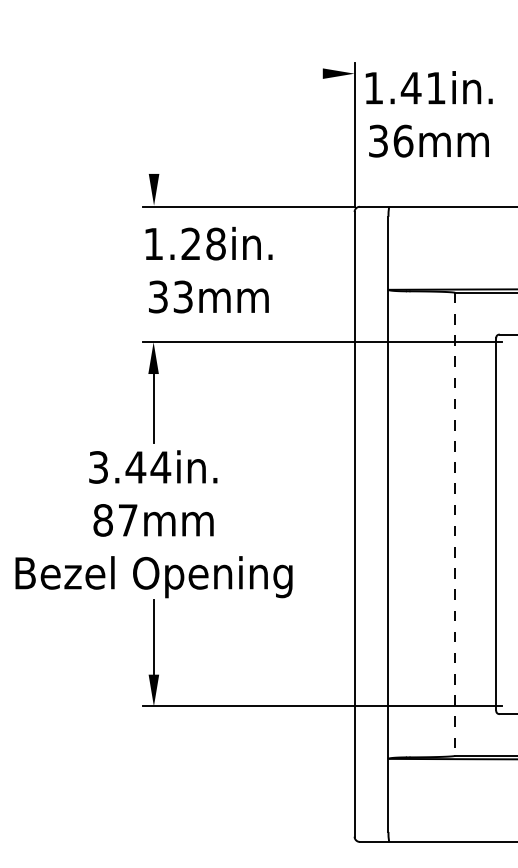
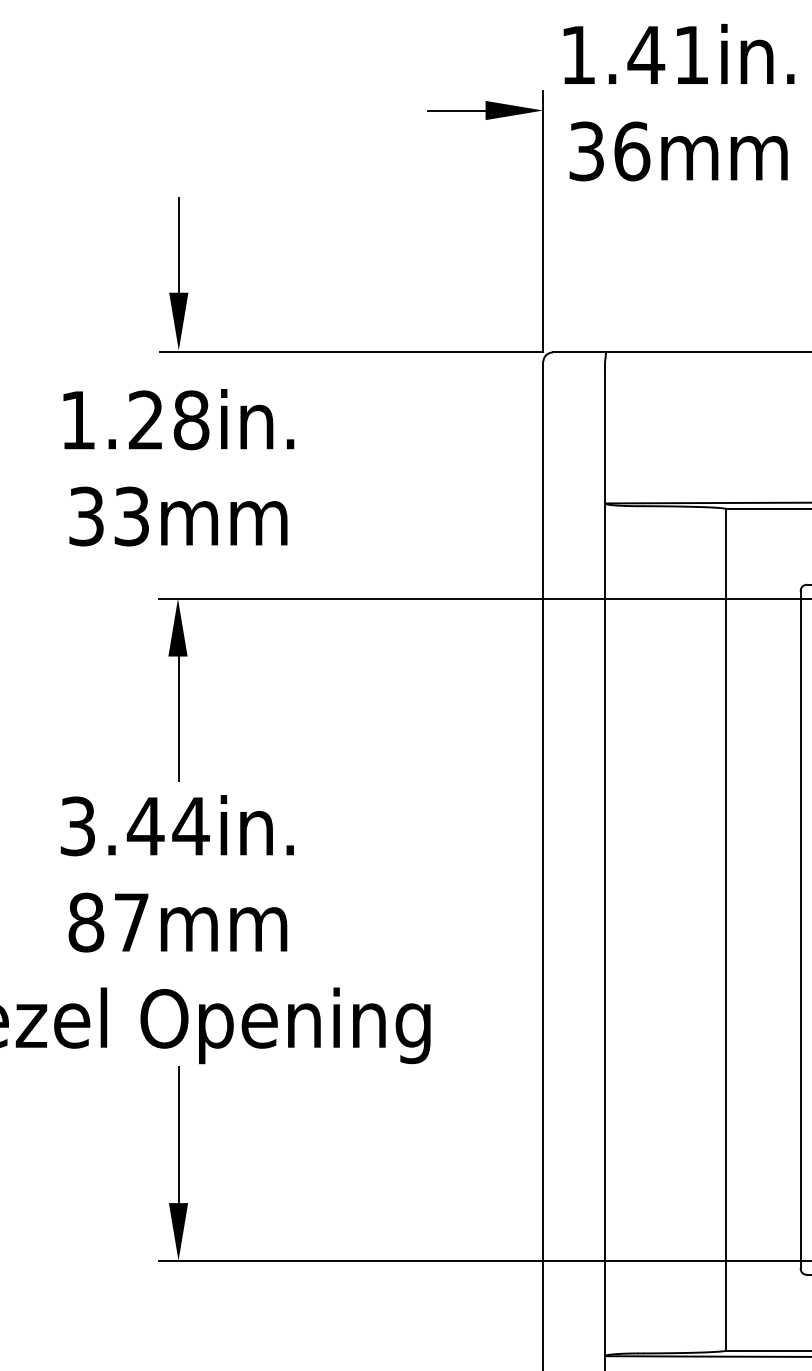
line: (306, 73) -> (455, 110), added
text: (428, 114) -> (677, 102), moved
line: (154, 147) -> (179, 244), added
text: (208, 269) -> (177, 466), moved
line: (455, 524) -> (726, 930), dashed -> solid

